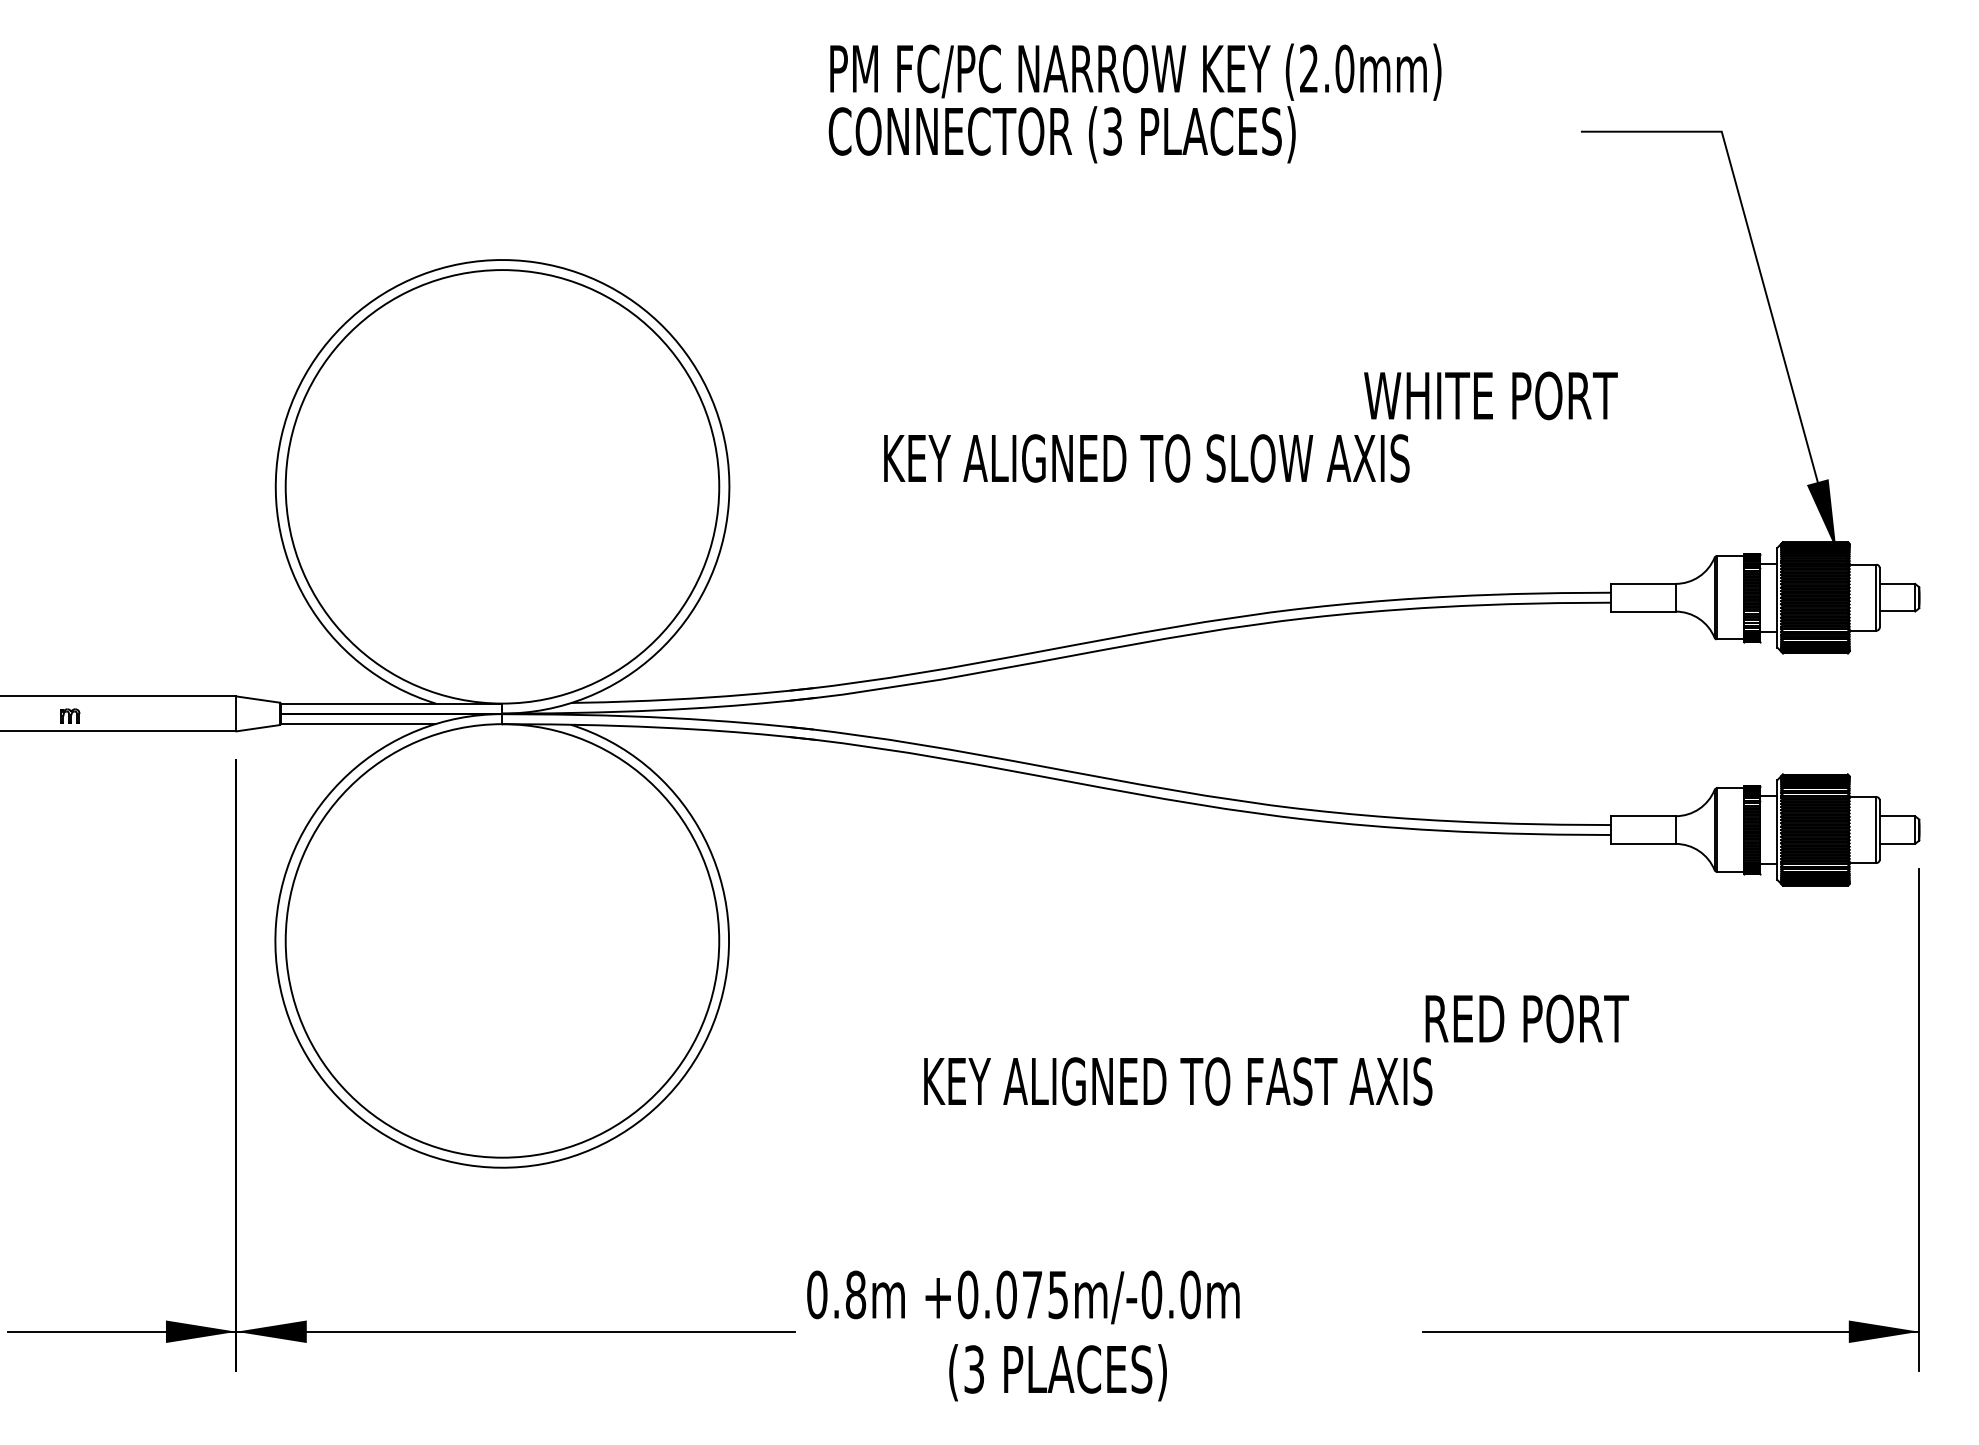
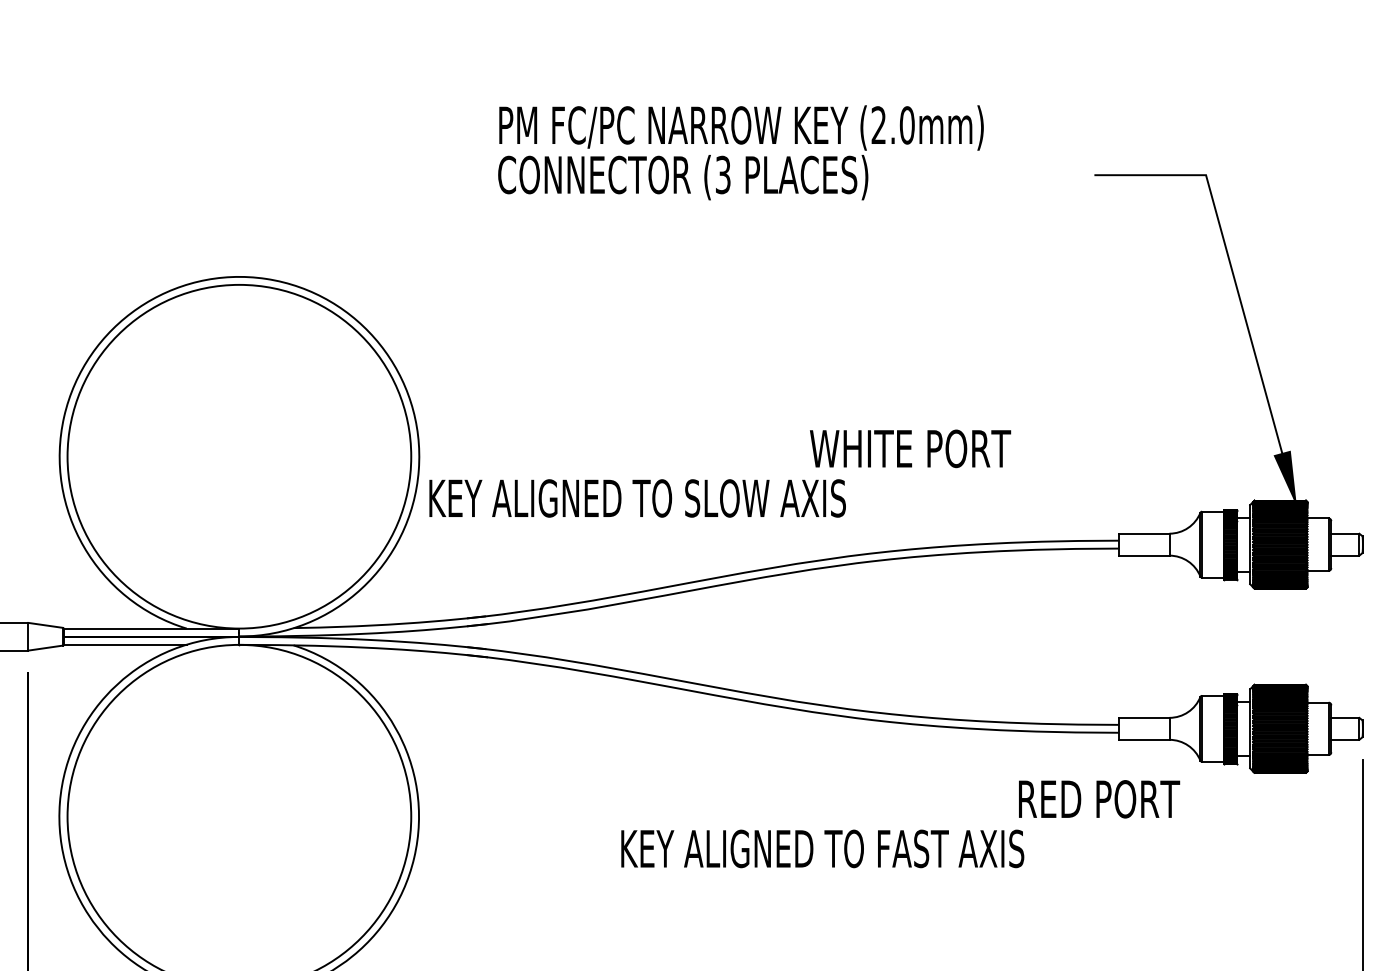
text: (1250, 426) -> (719, 473), moved
text: (1276, 1049) -> (900, 823), moved

